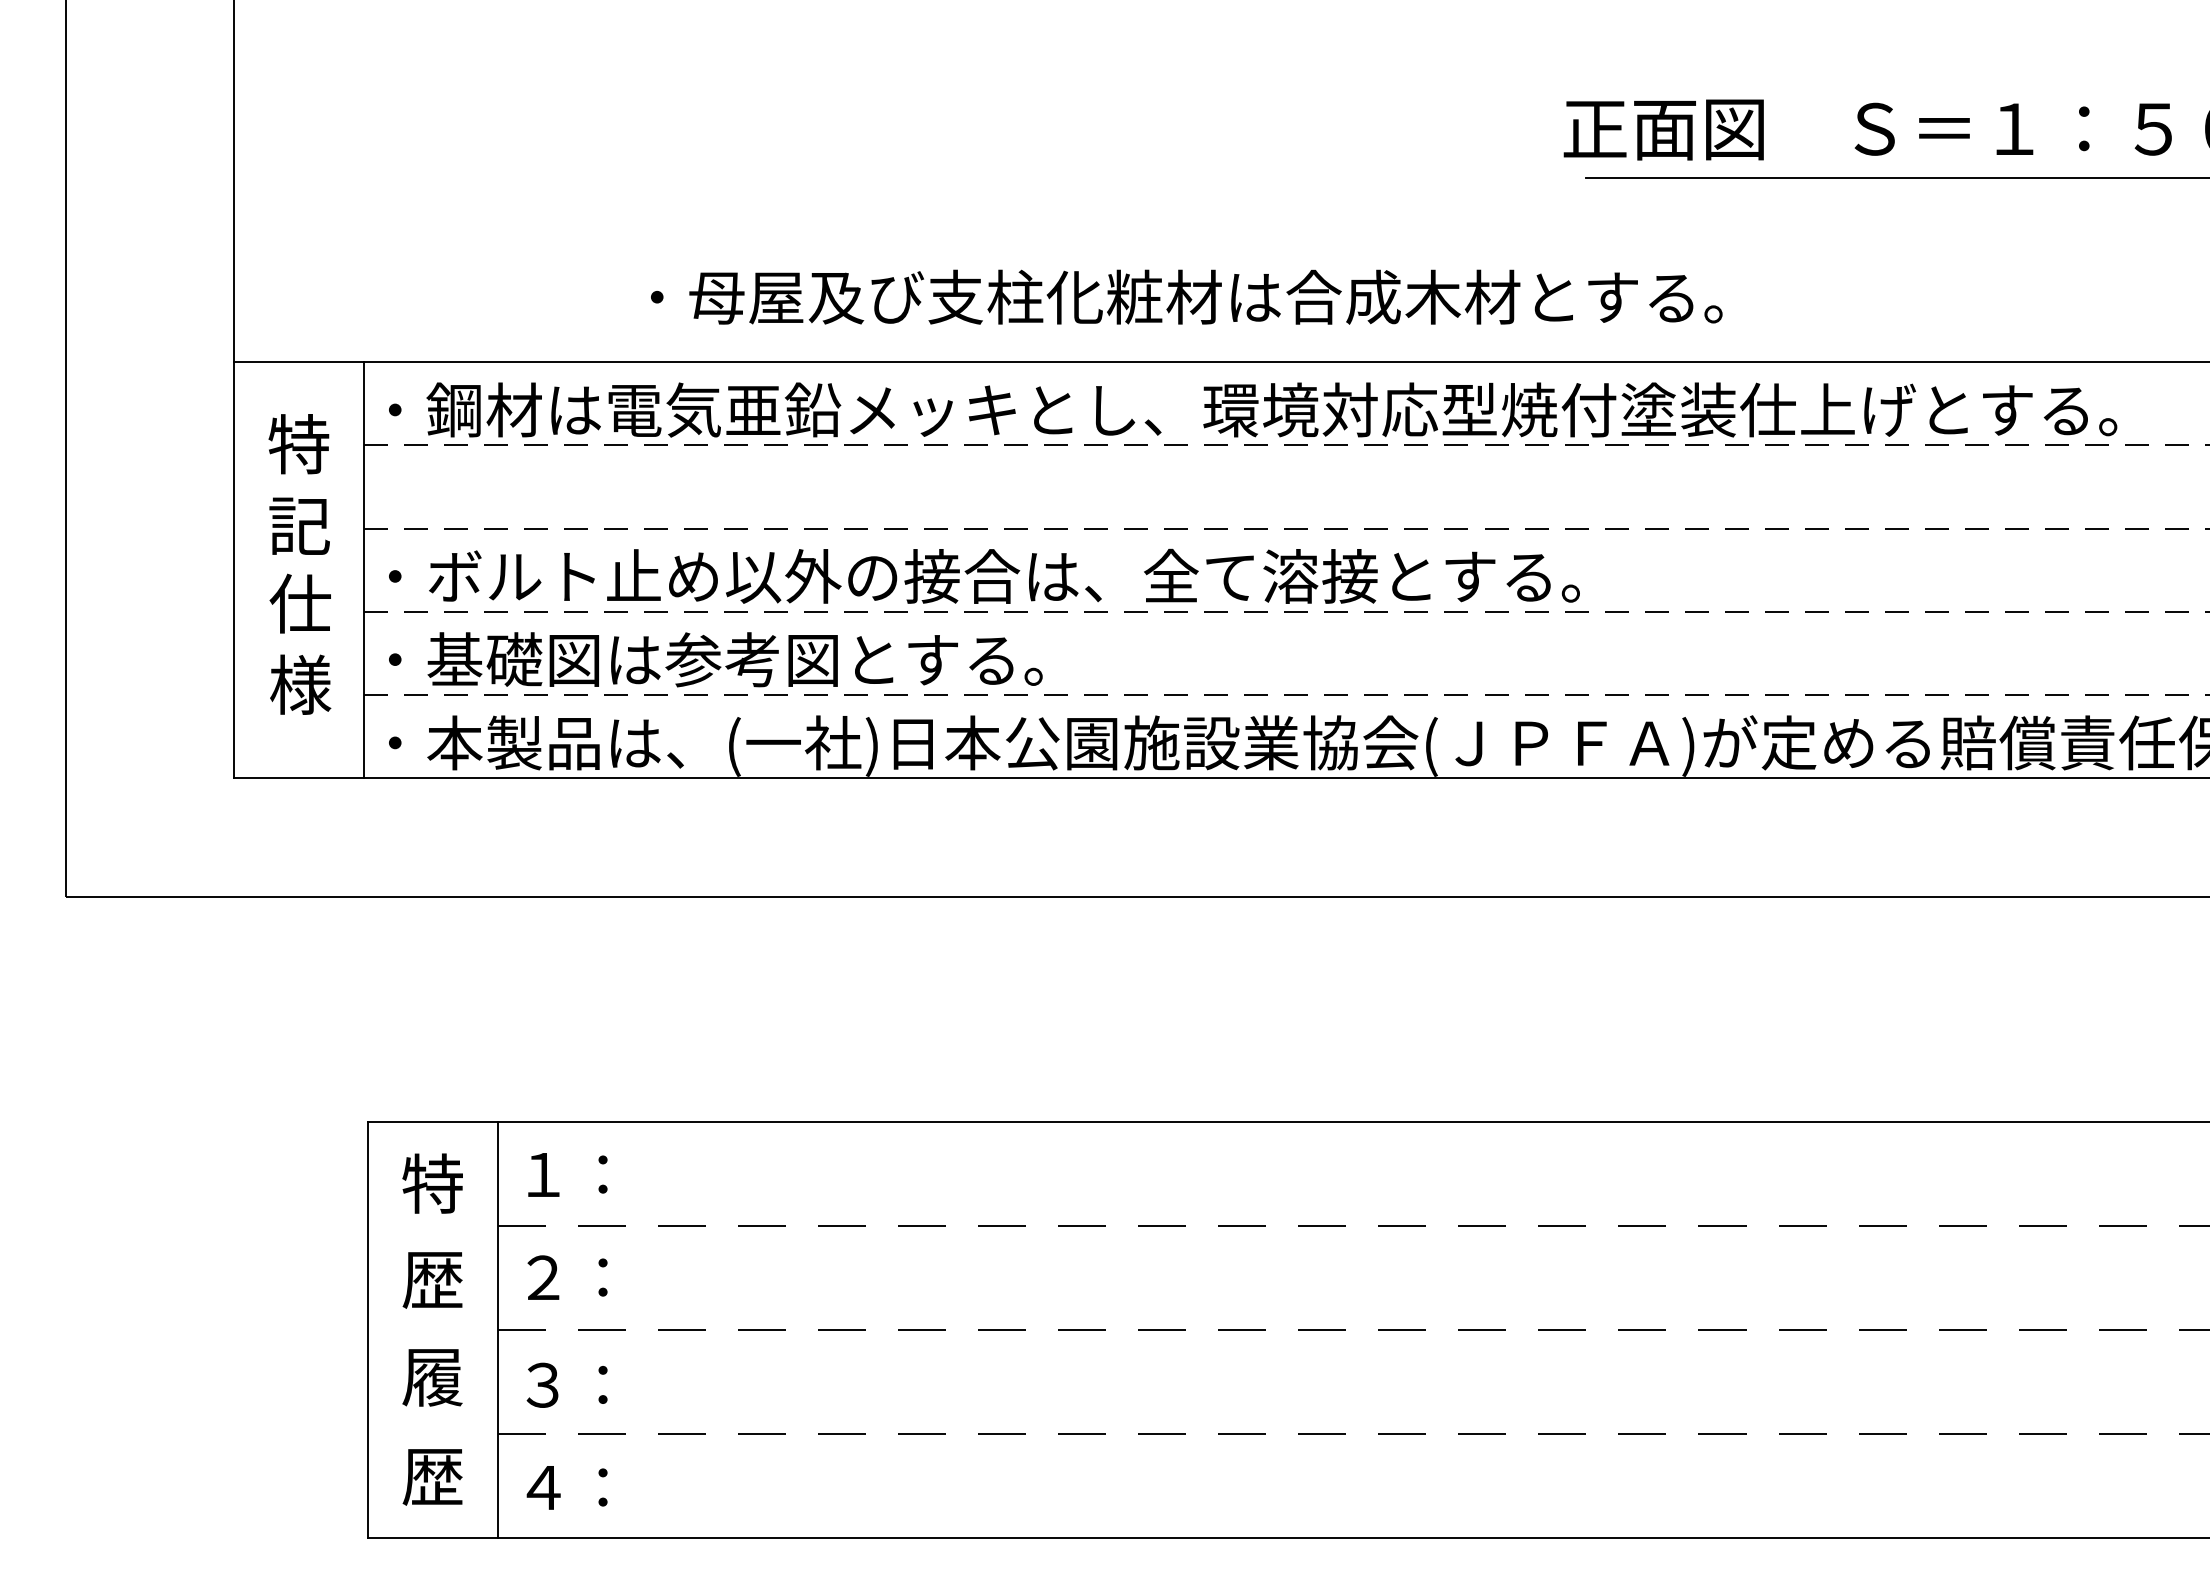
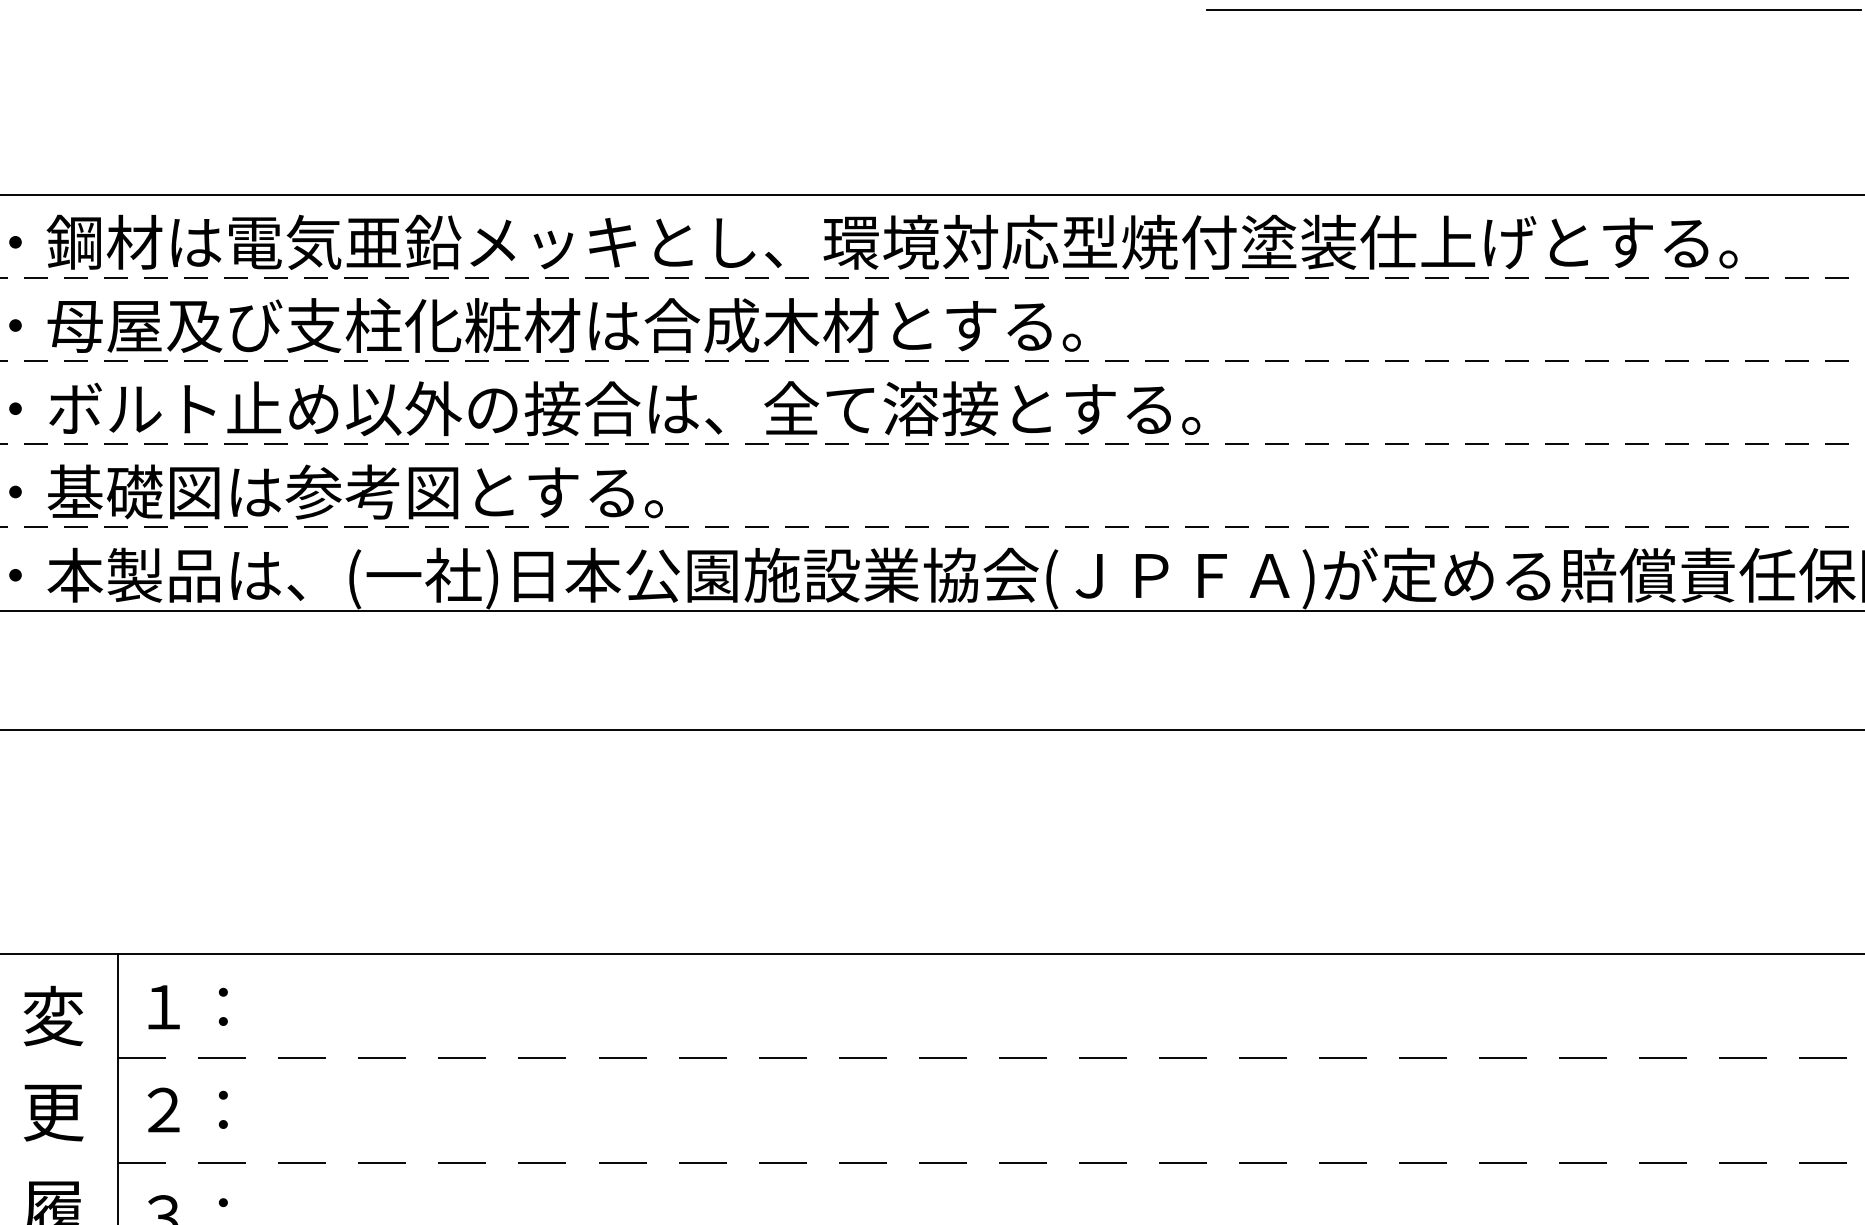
text: (1186, 296) -> (544, 324), moved
text: (432, 1183) -> (52, 1015), 特 -> 変
text: (432, 1280) -> (52, 1112), 歴 -> 更

